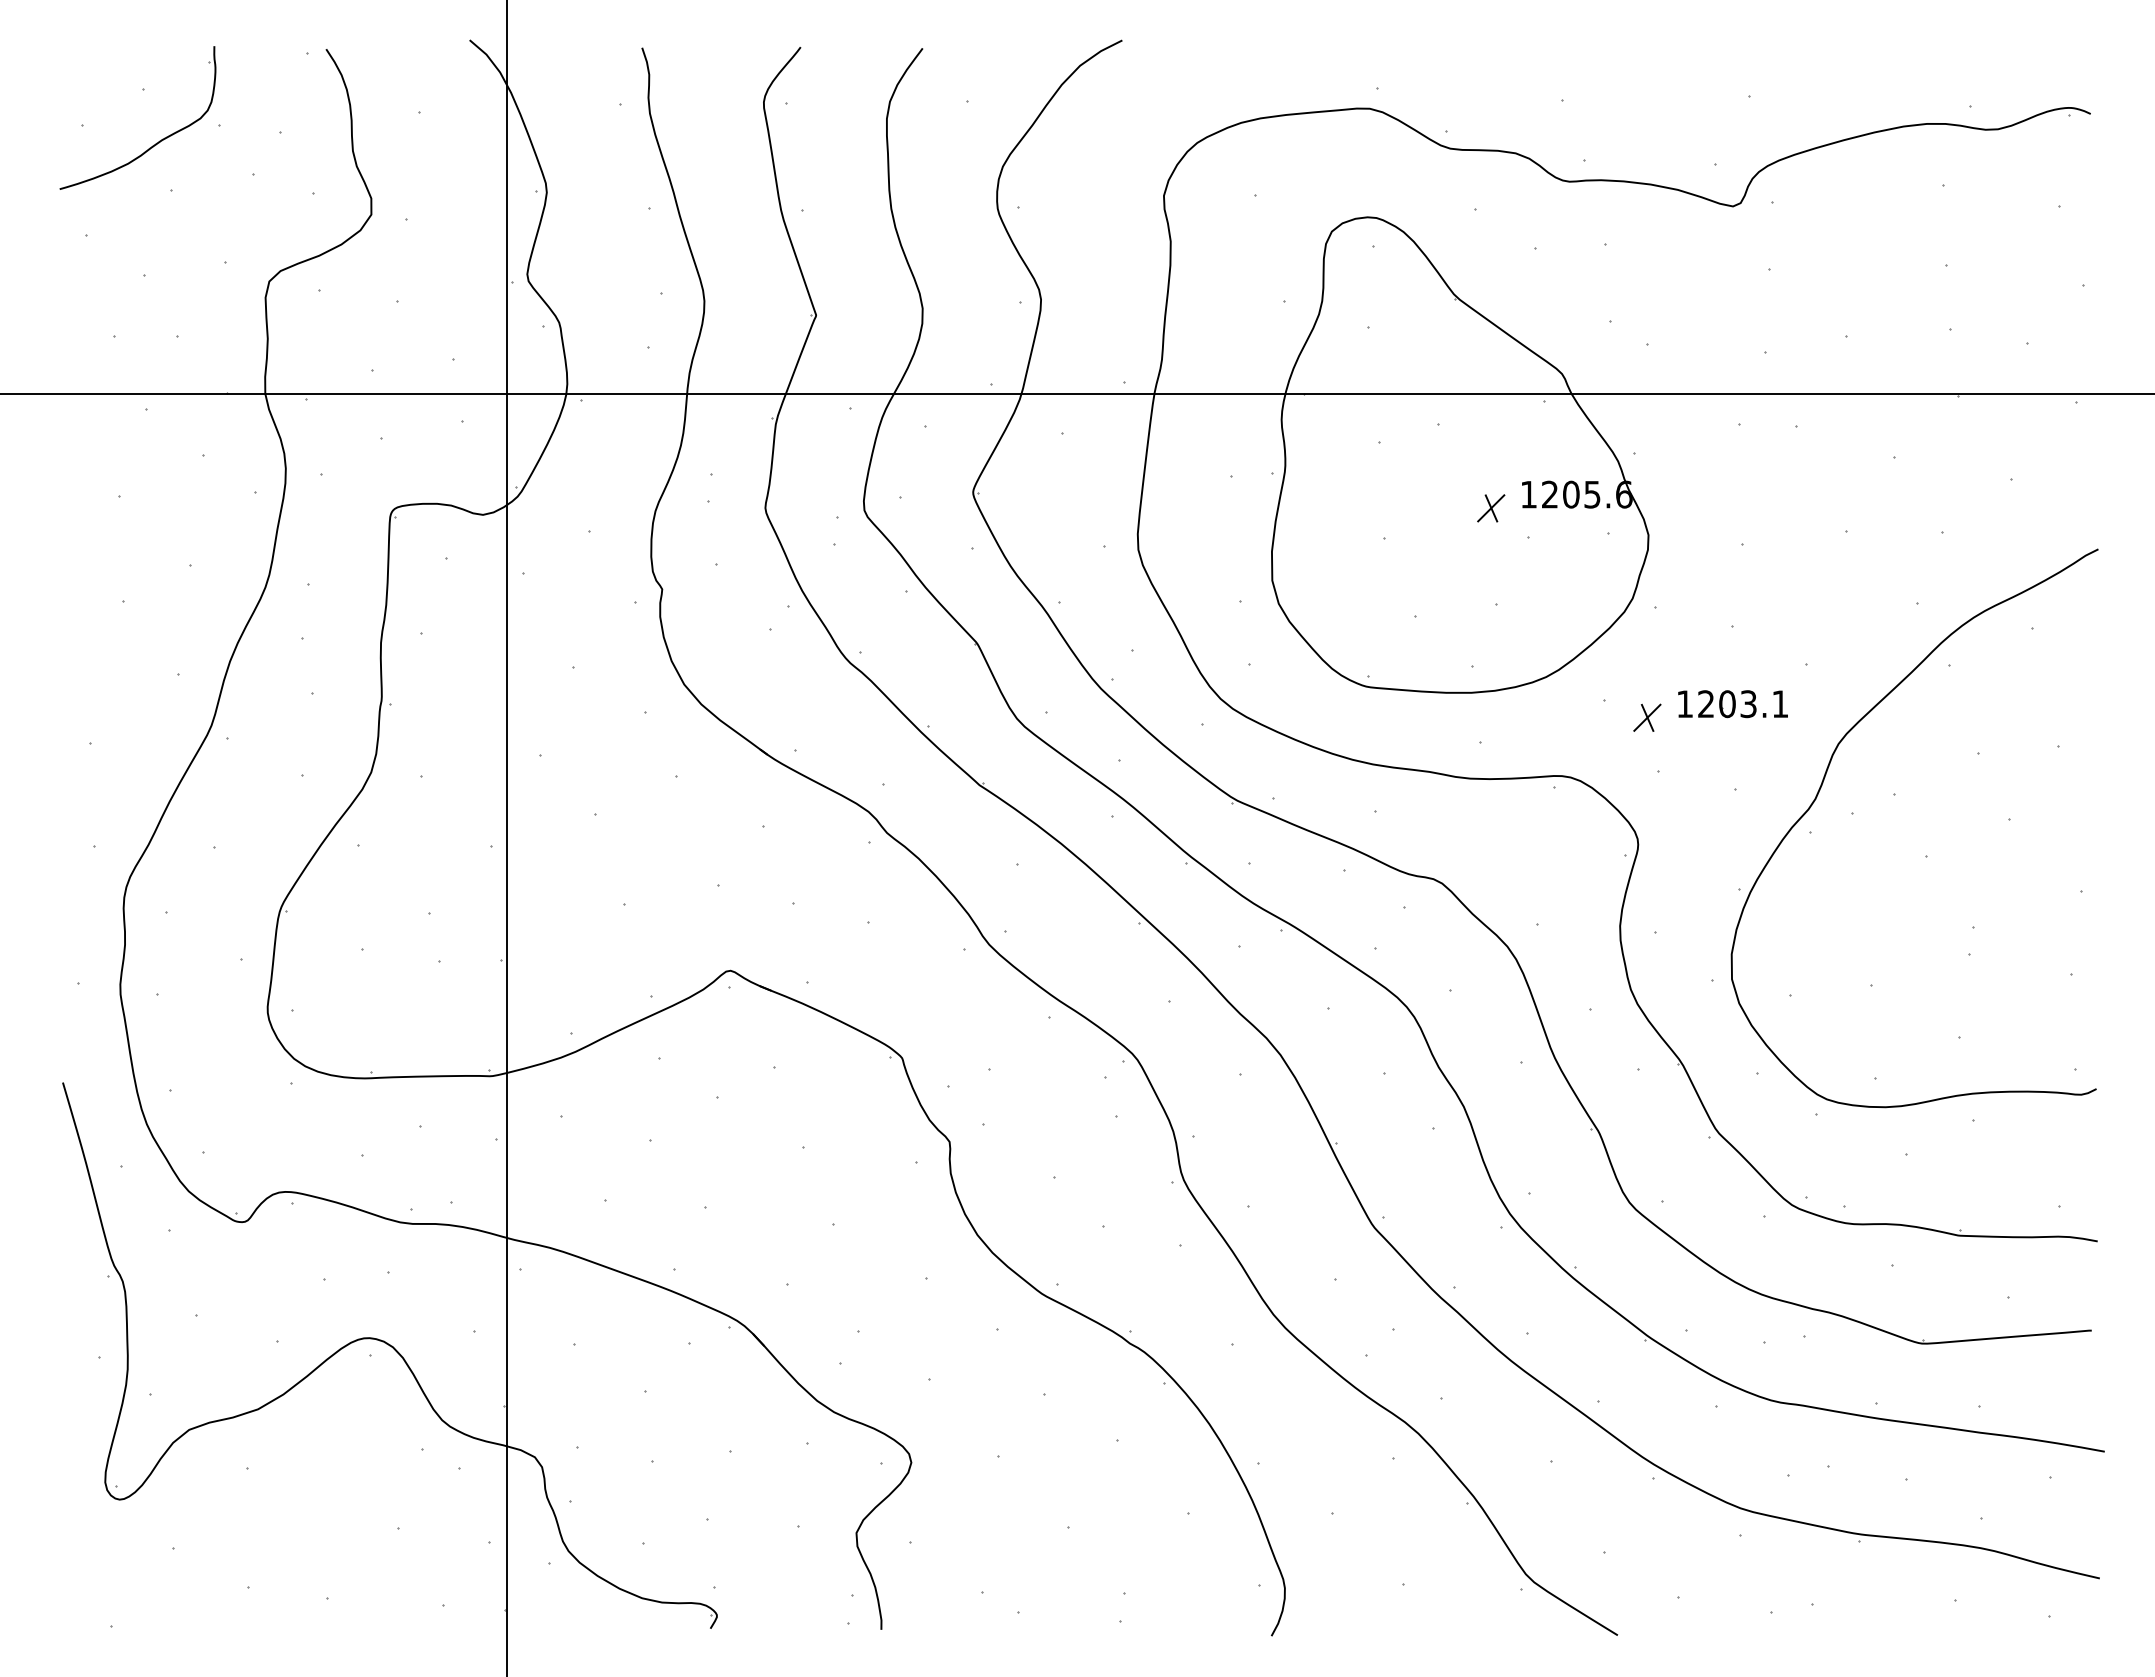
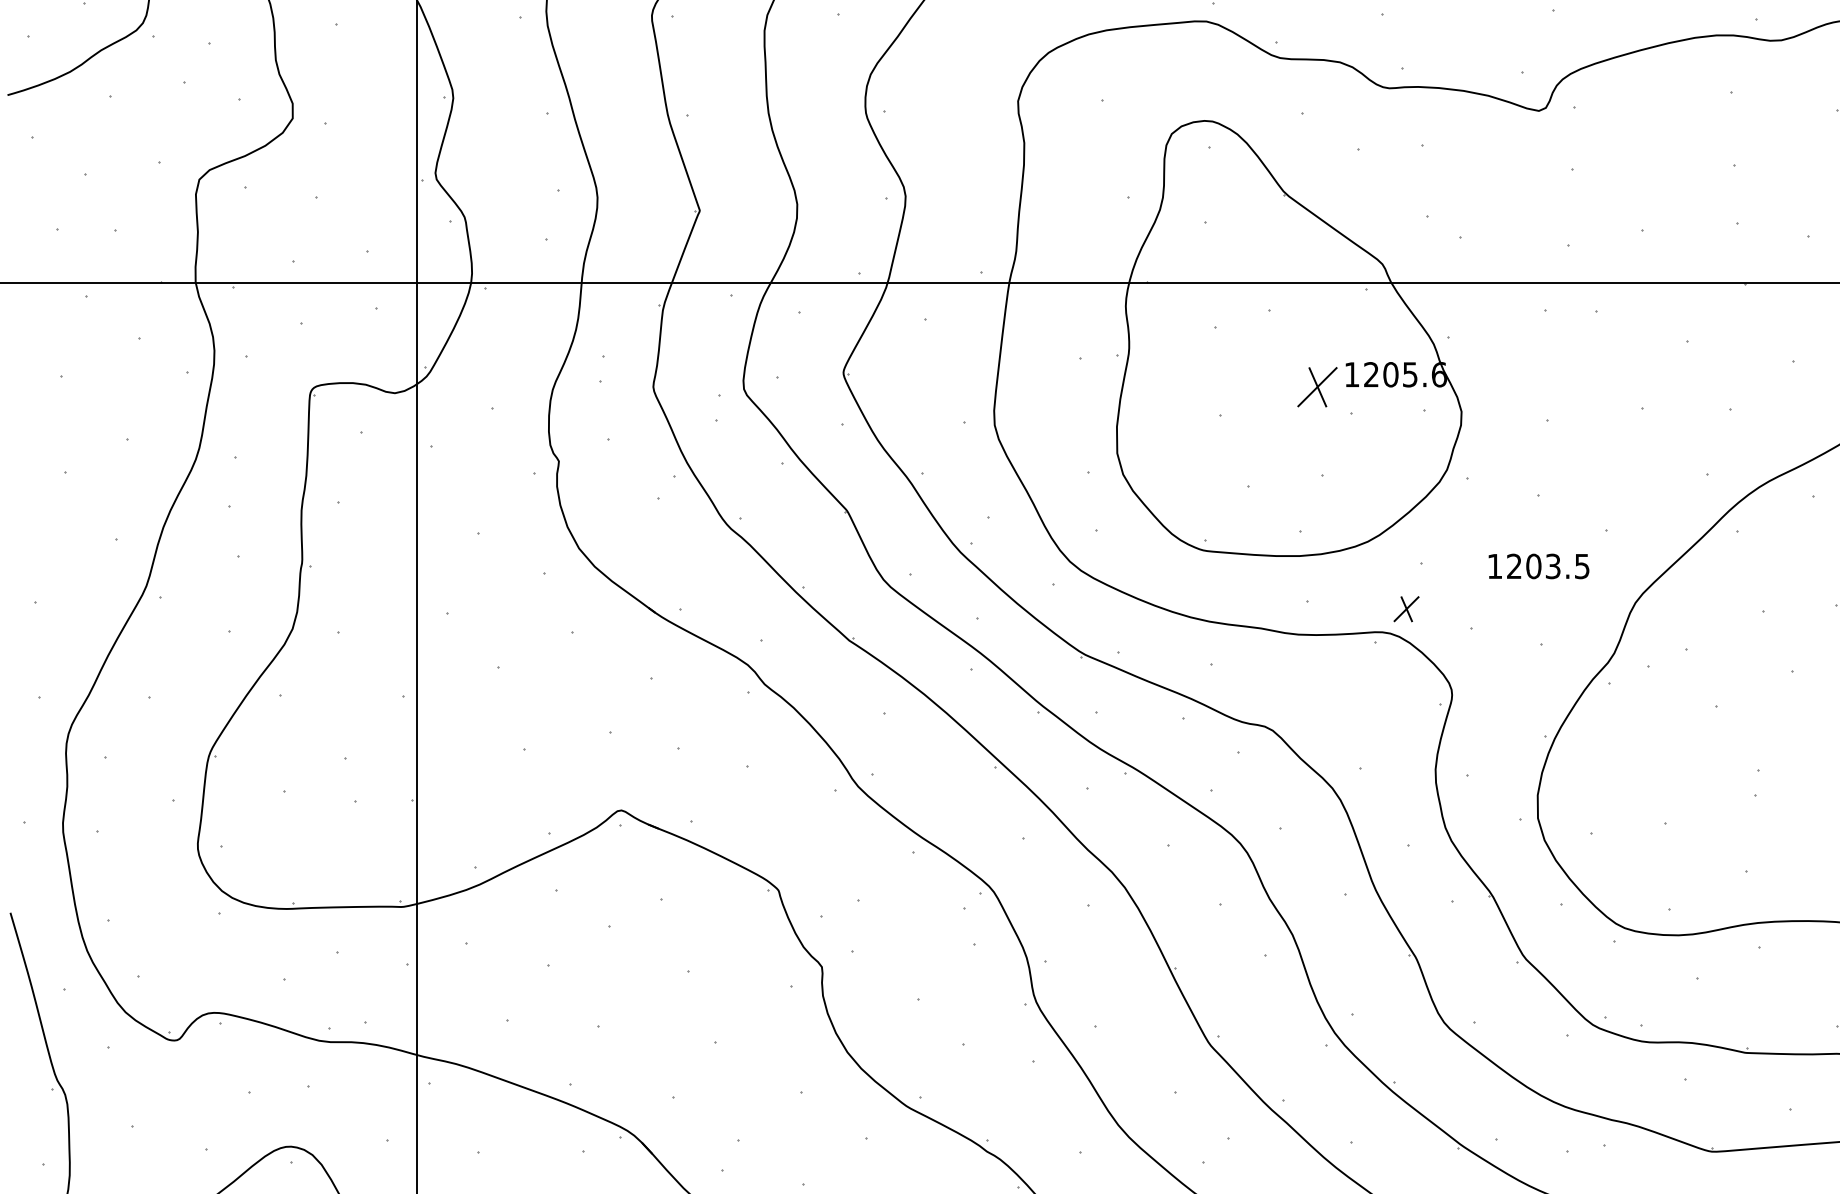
part: (1491, 508) -> (1317, 387), size x1.6
text: (1780, 704) -> (1582, 566), 1203.1 -> 1203.5
part: (1647, 717) -> (1406, 608), moved

